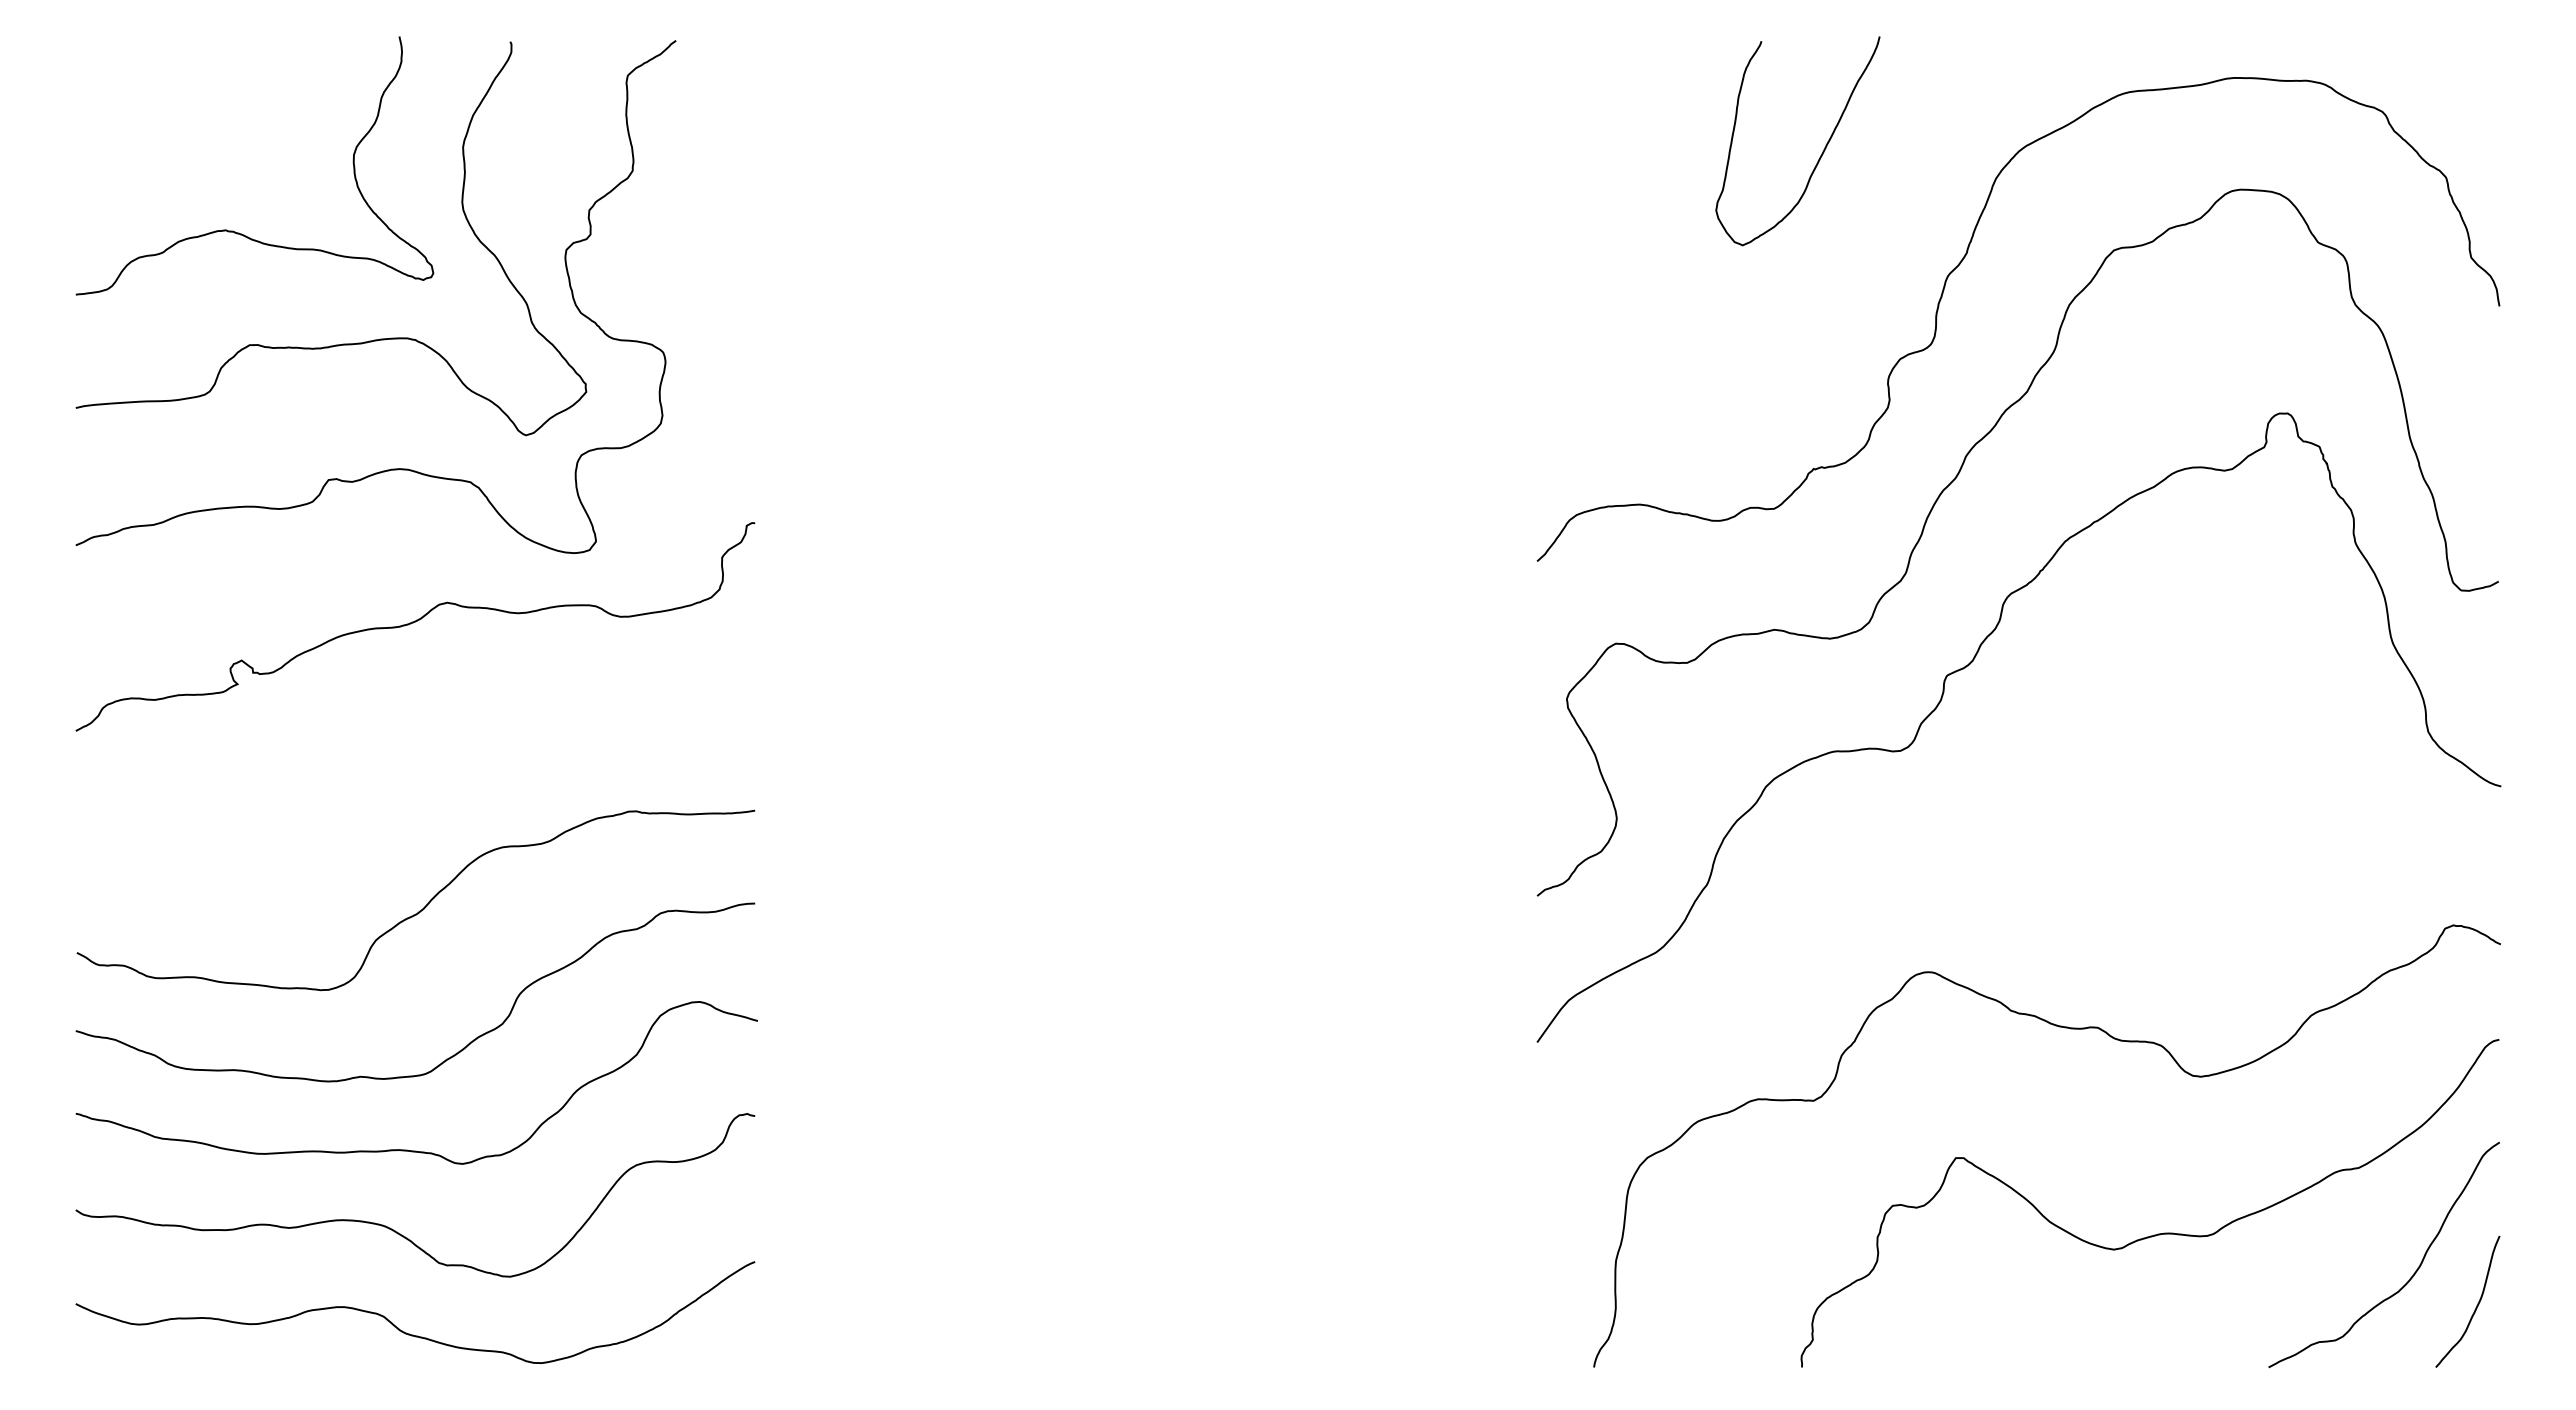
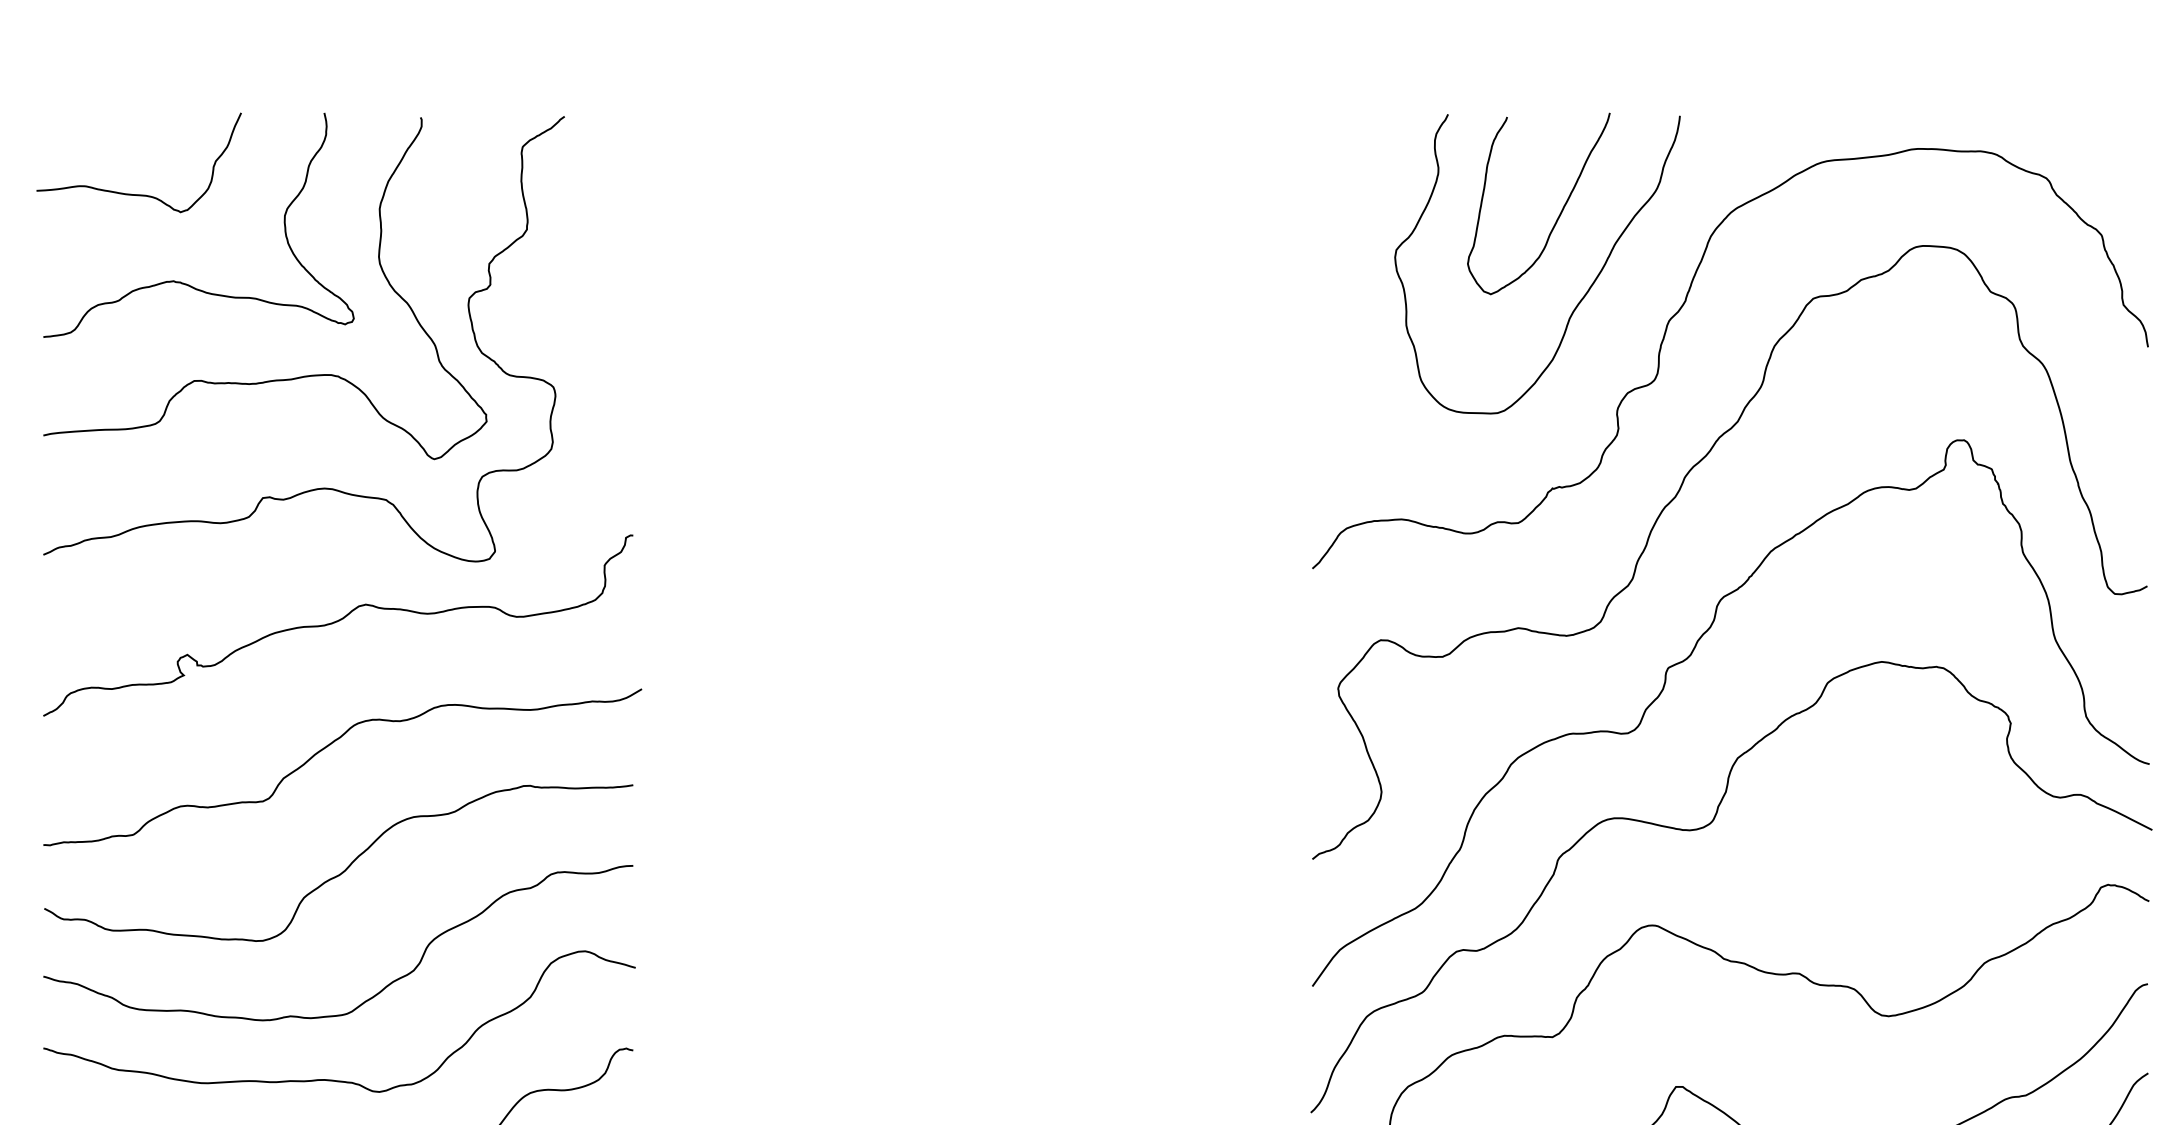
curve: (186, 130) -> (139, 194), added
curve: (1848, 248) -> (1582, 297), added
curve: (402, 767) -> (327, 747), added
curve: (1987, 860) -> (1703, 828), added

